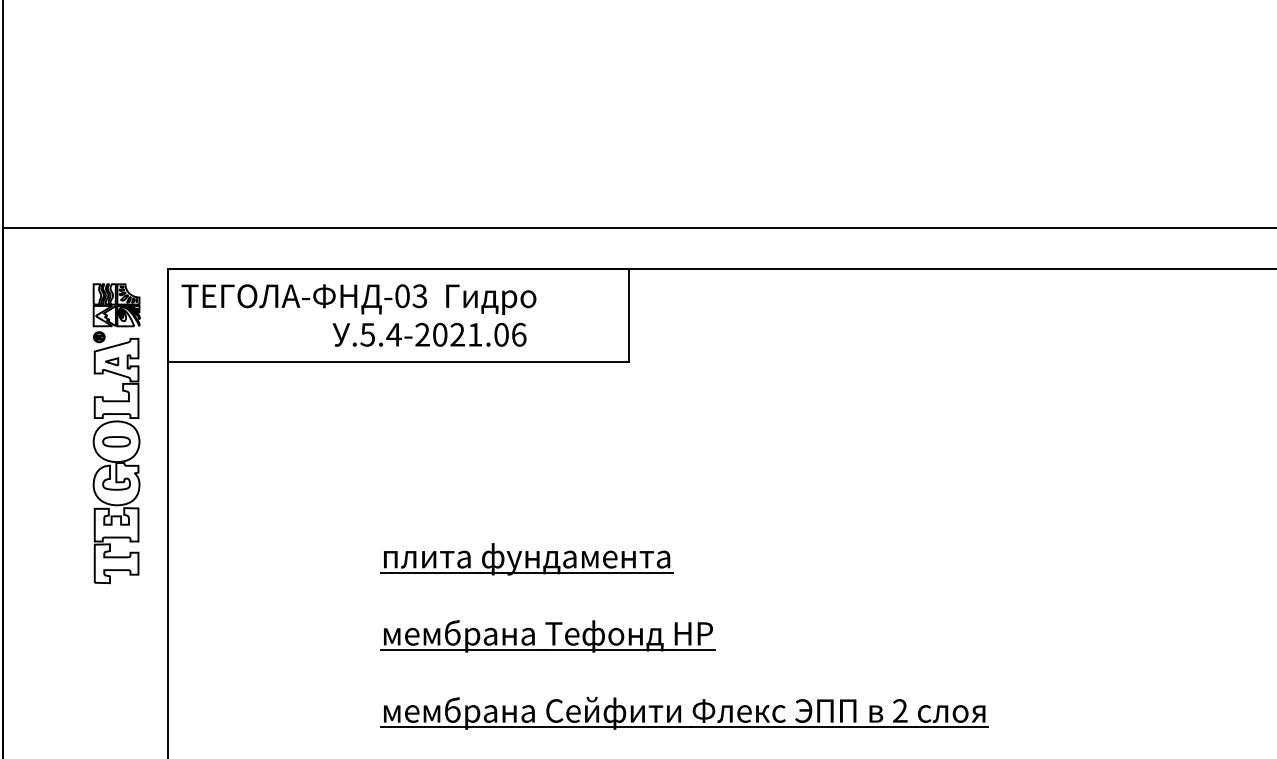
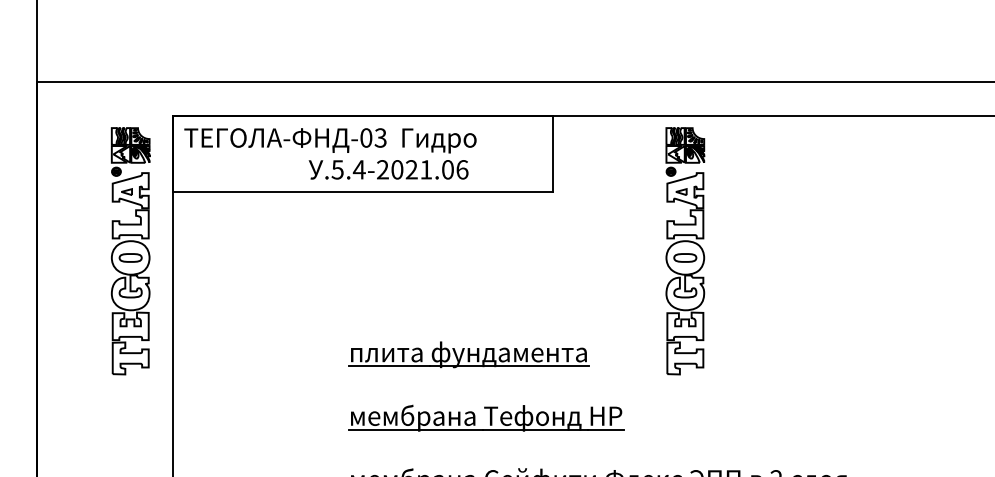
part: (789, 433) -> (685, 251), added

